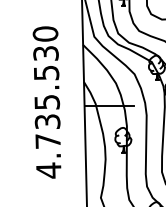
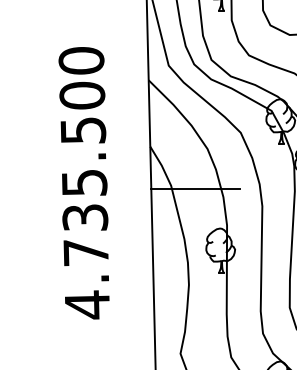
text: (45, 53) -> (81, 95), 4.735.530 -> 4.735.500

